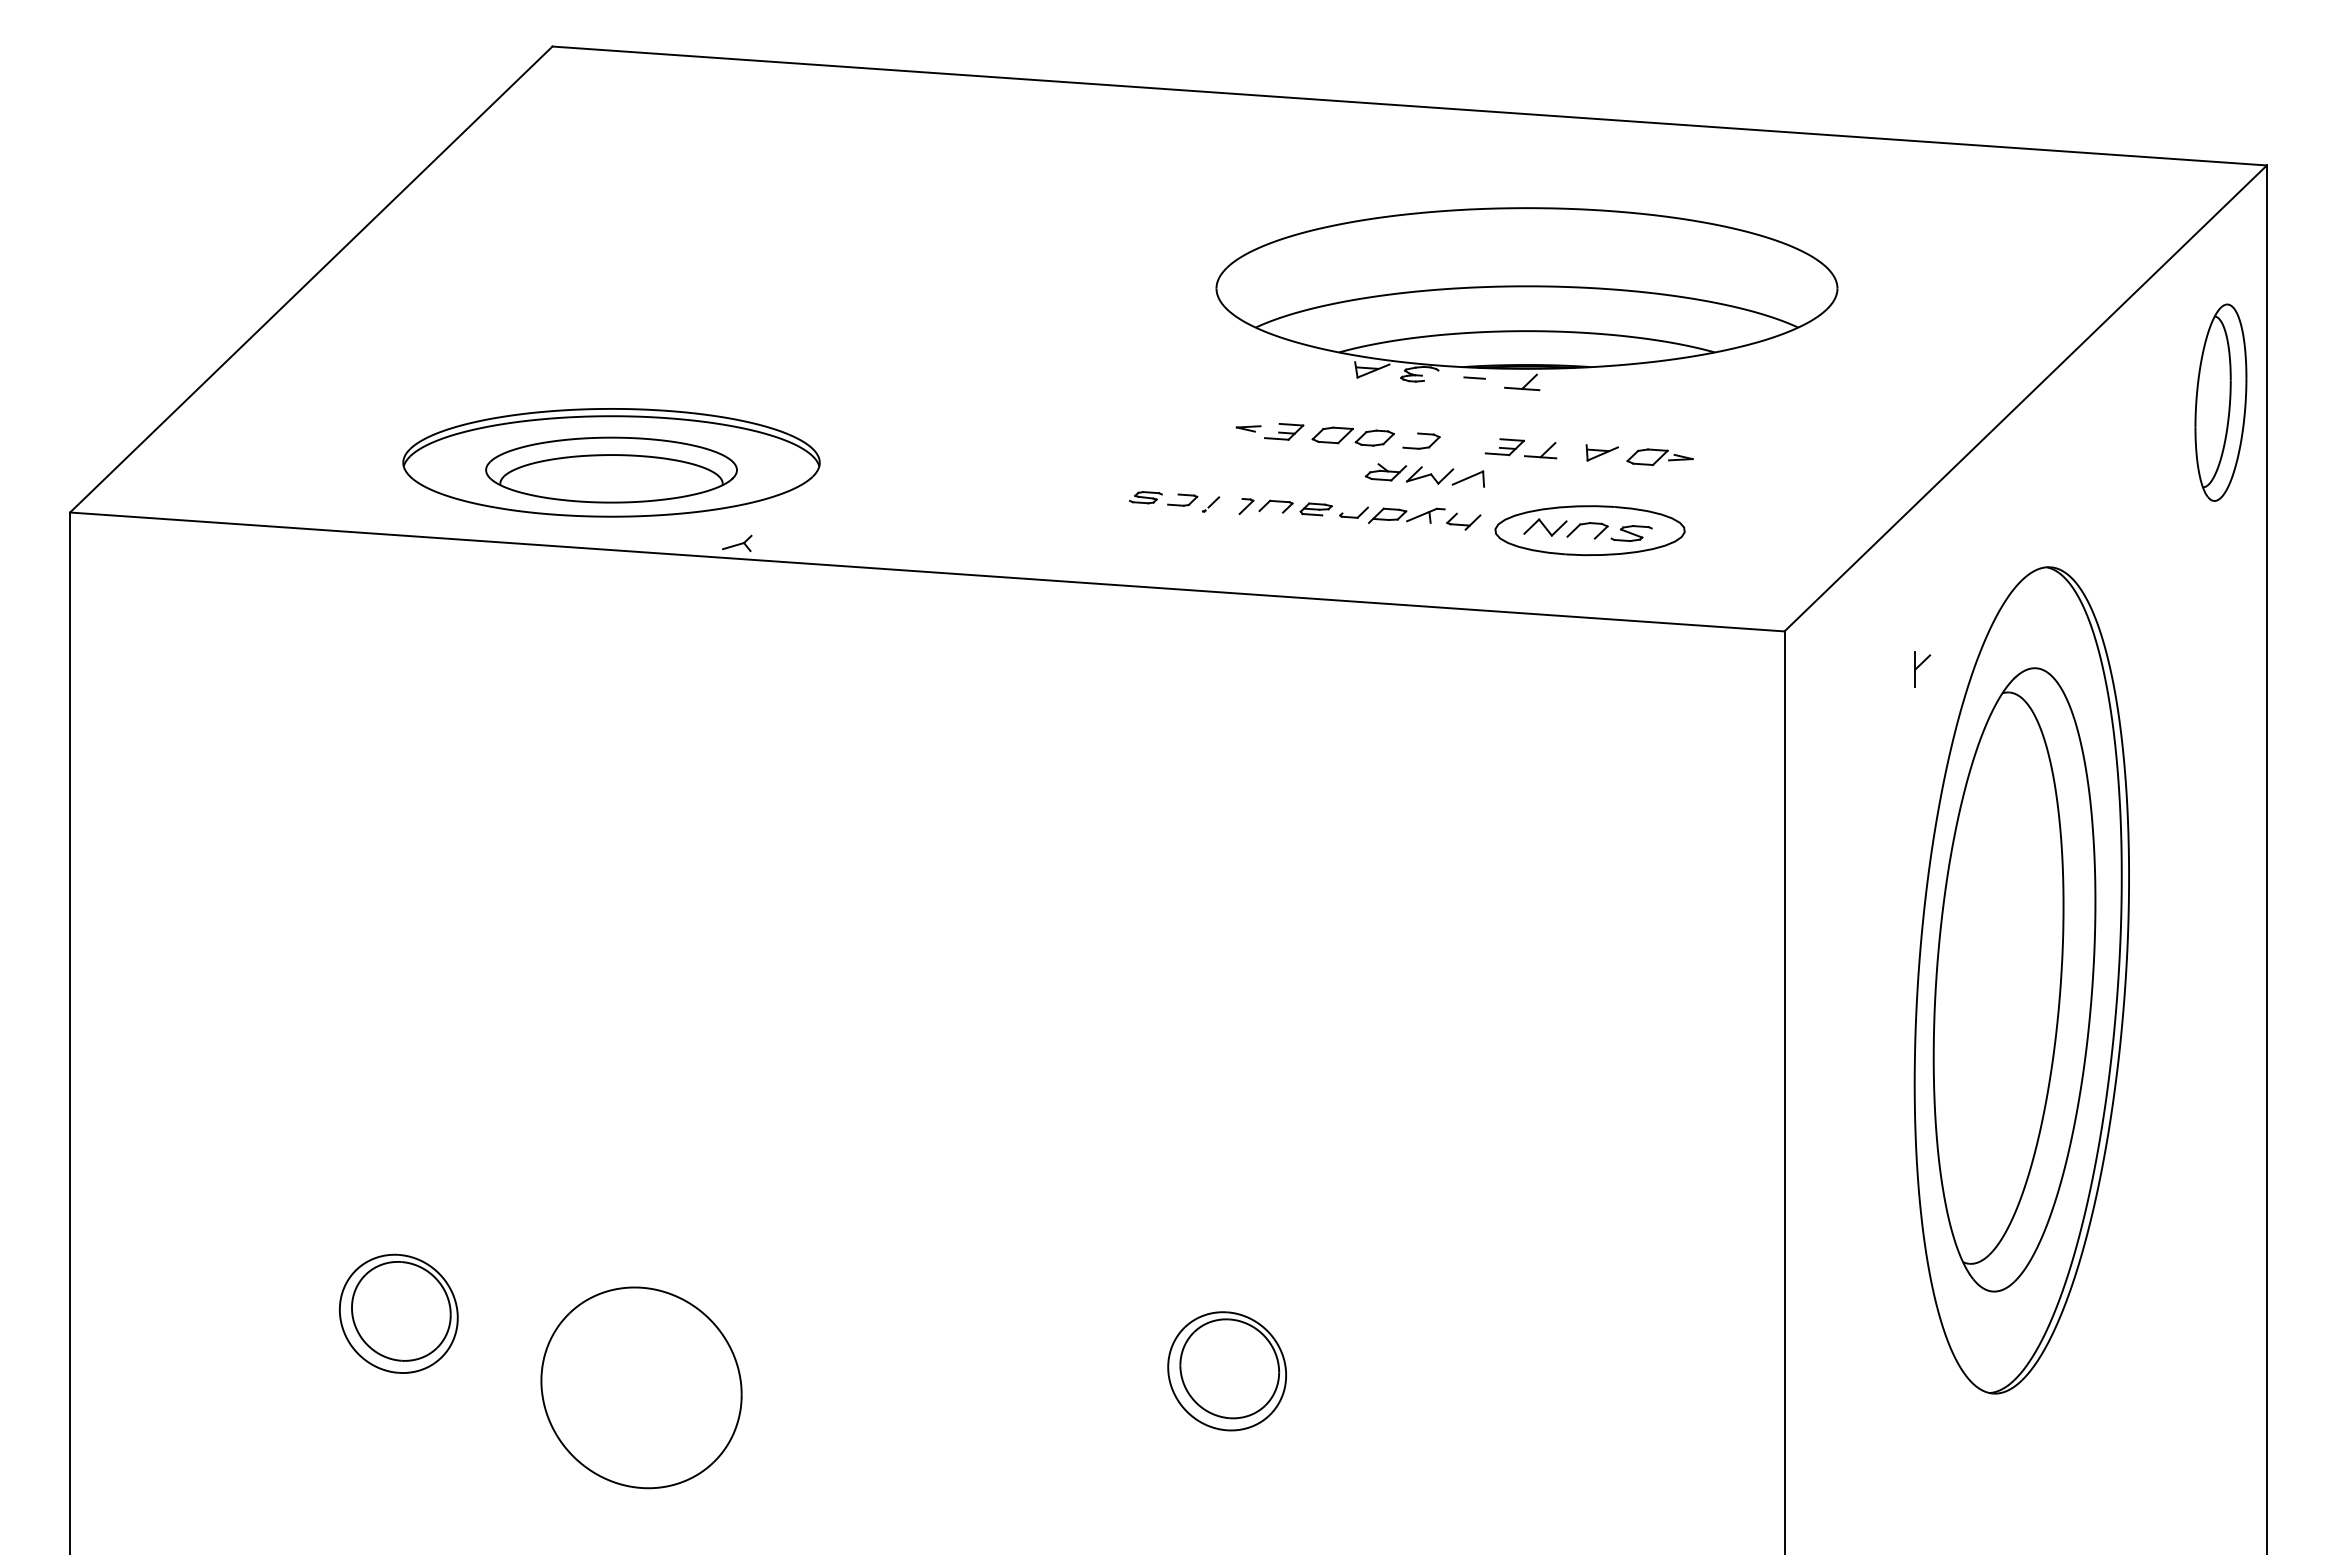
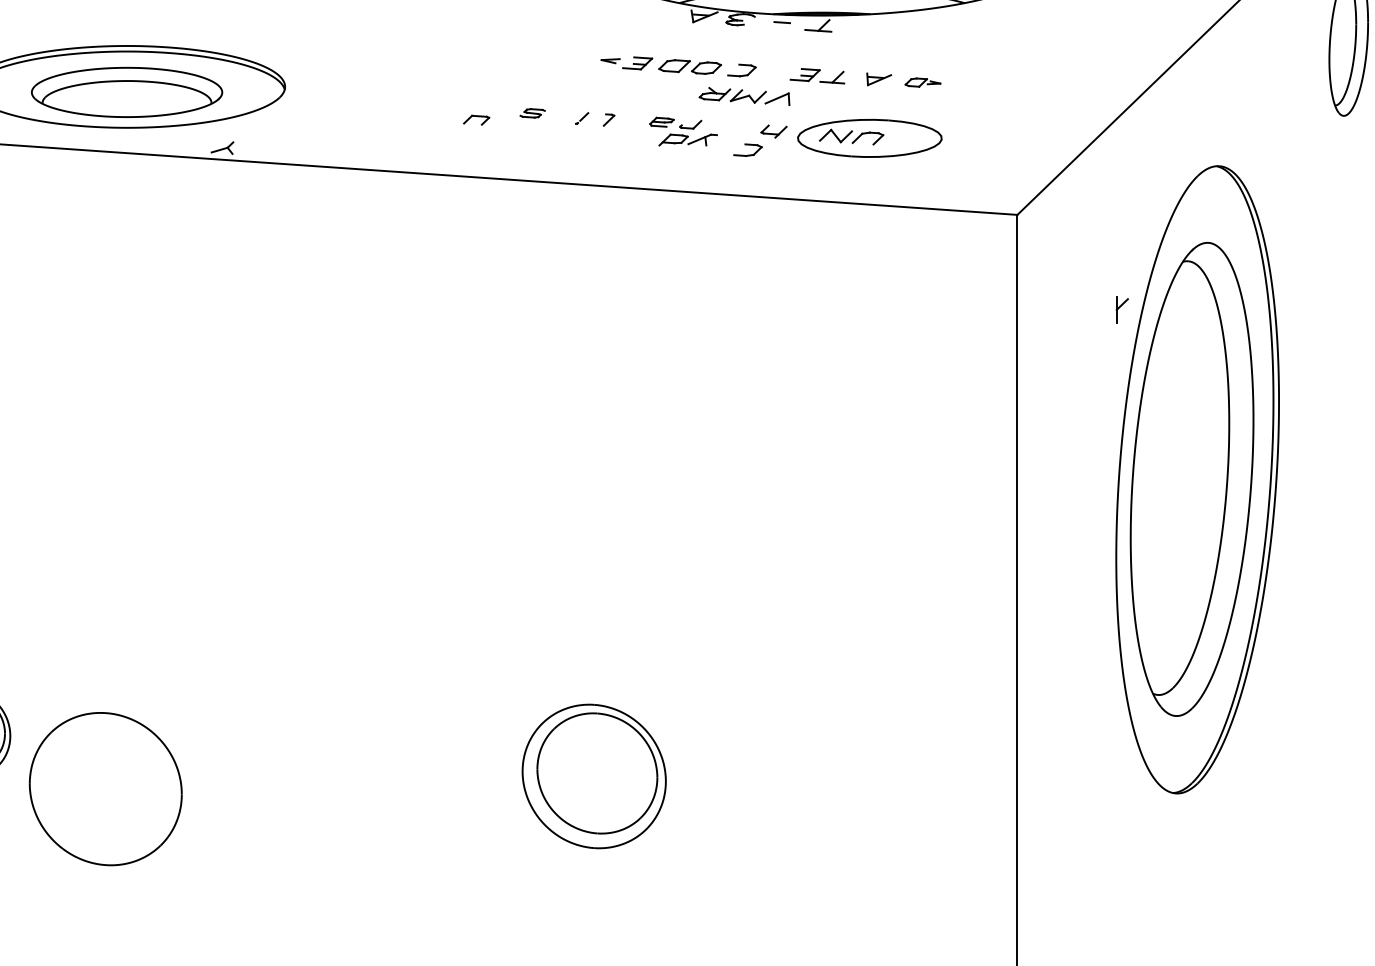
part: (1659, 456) -> (922, 82), size x0.7
part: (1182, 499) -> (560, 114), removed
part: (1275, 506) -> (476, 120), moved
part: (1406, 515) -> (688, 139), moved
part: (1631, 533) -> (901, 140), removed
part: (1429, 545) -> (747, 149), added
part: (1922, 669) -> (1122, 309), moved
part: (1227, 1371) -> (594, 776), size x1.6
part: (641, 1387) -> (105, 788), moved

